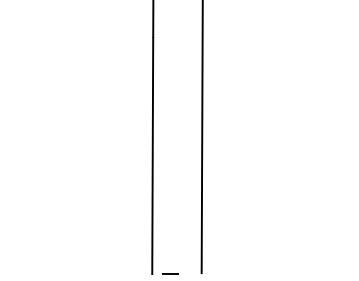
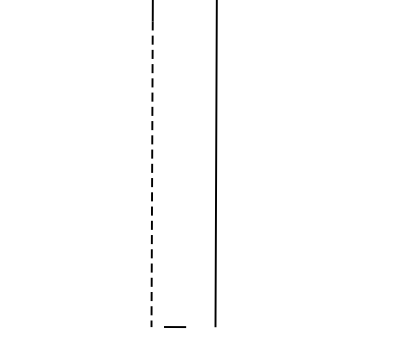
line: (152, 156) -> (151, 174), solid -> dashed

